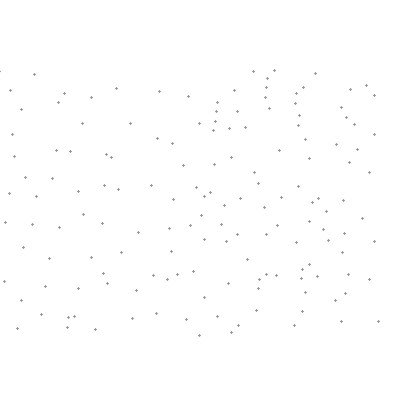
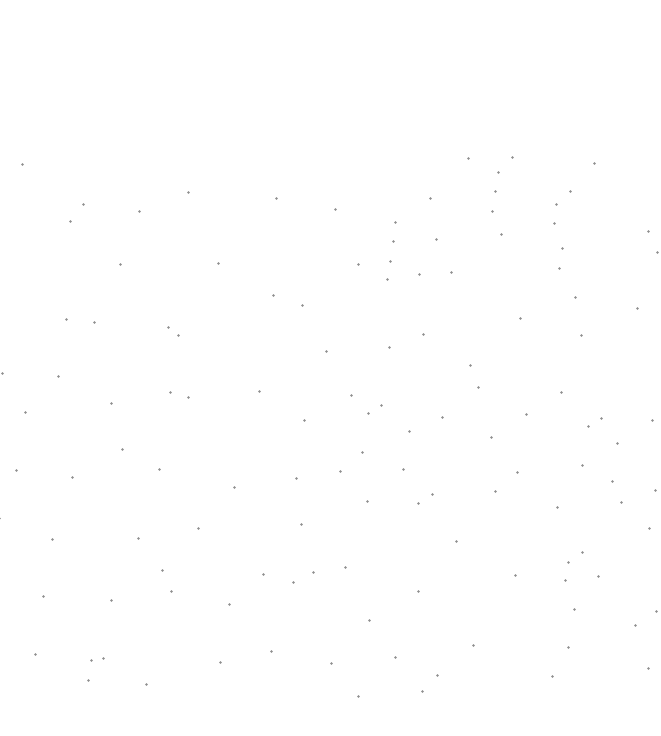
part: (111, 187) -> (179, 395), size x0.62
part: (231, 238) -> (424, 499), size x0.62
part: (262, 281) -> (487, 587), removed

